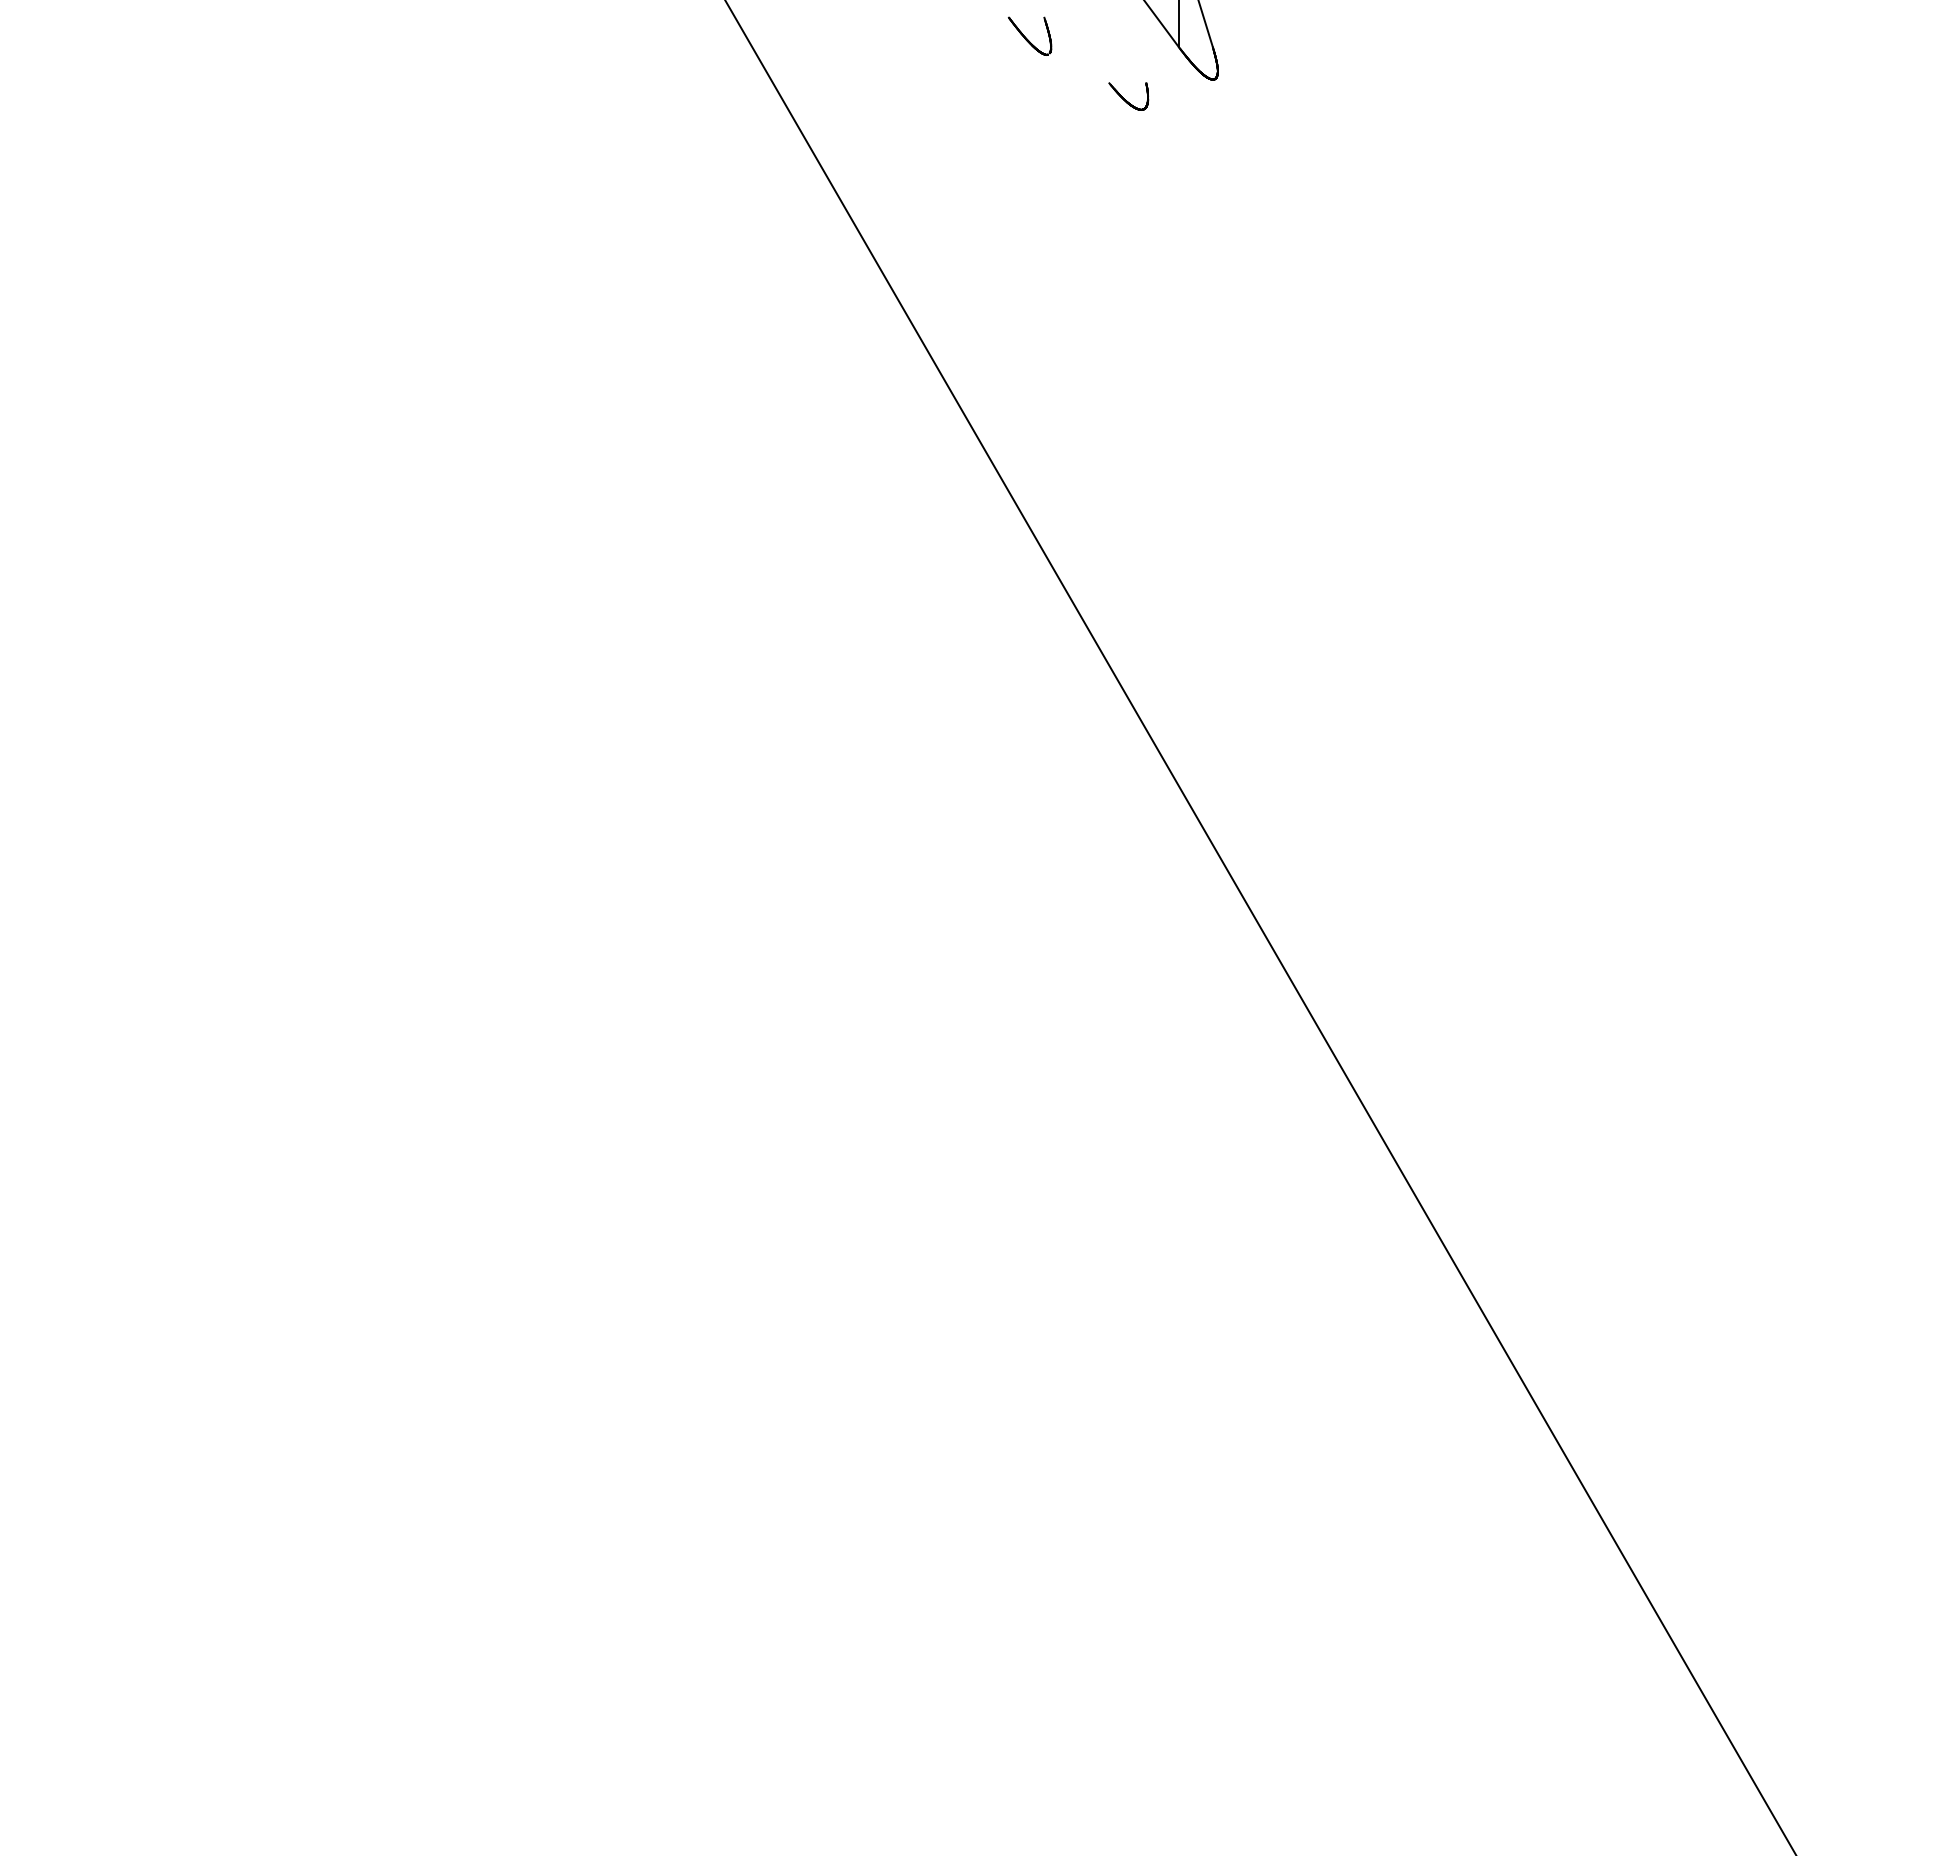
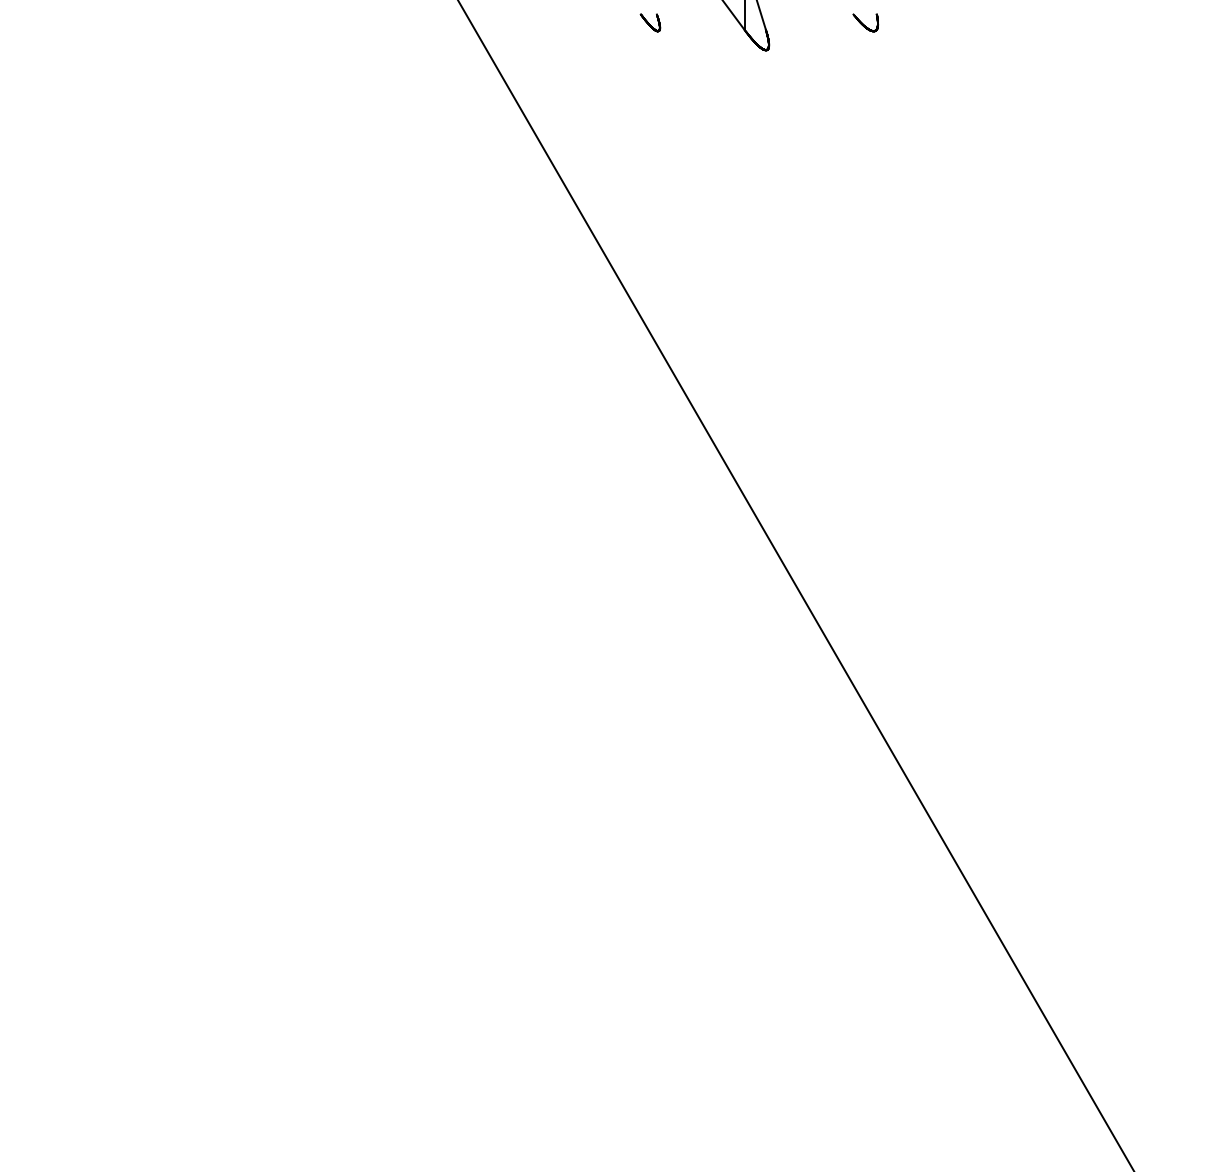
part: (1030, 35) -> (650, 22), size x0.71
part: (1128, 95) -> (865, 22), moved

